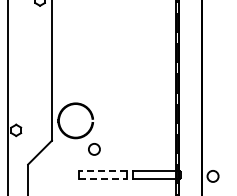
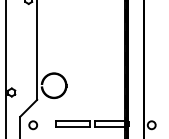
circle: (94, 149) -> (33, 125), moved
line: (102, 170) -> (73, 121), dashed -> solid
line: (102, 178) -> (73, 126), dashed -> solid

